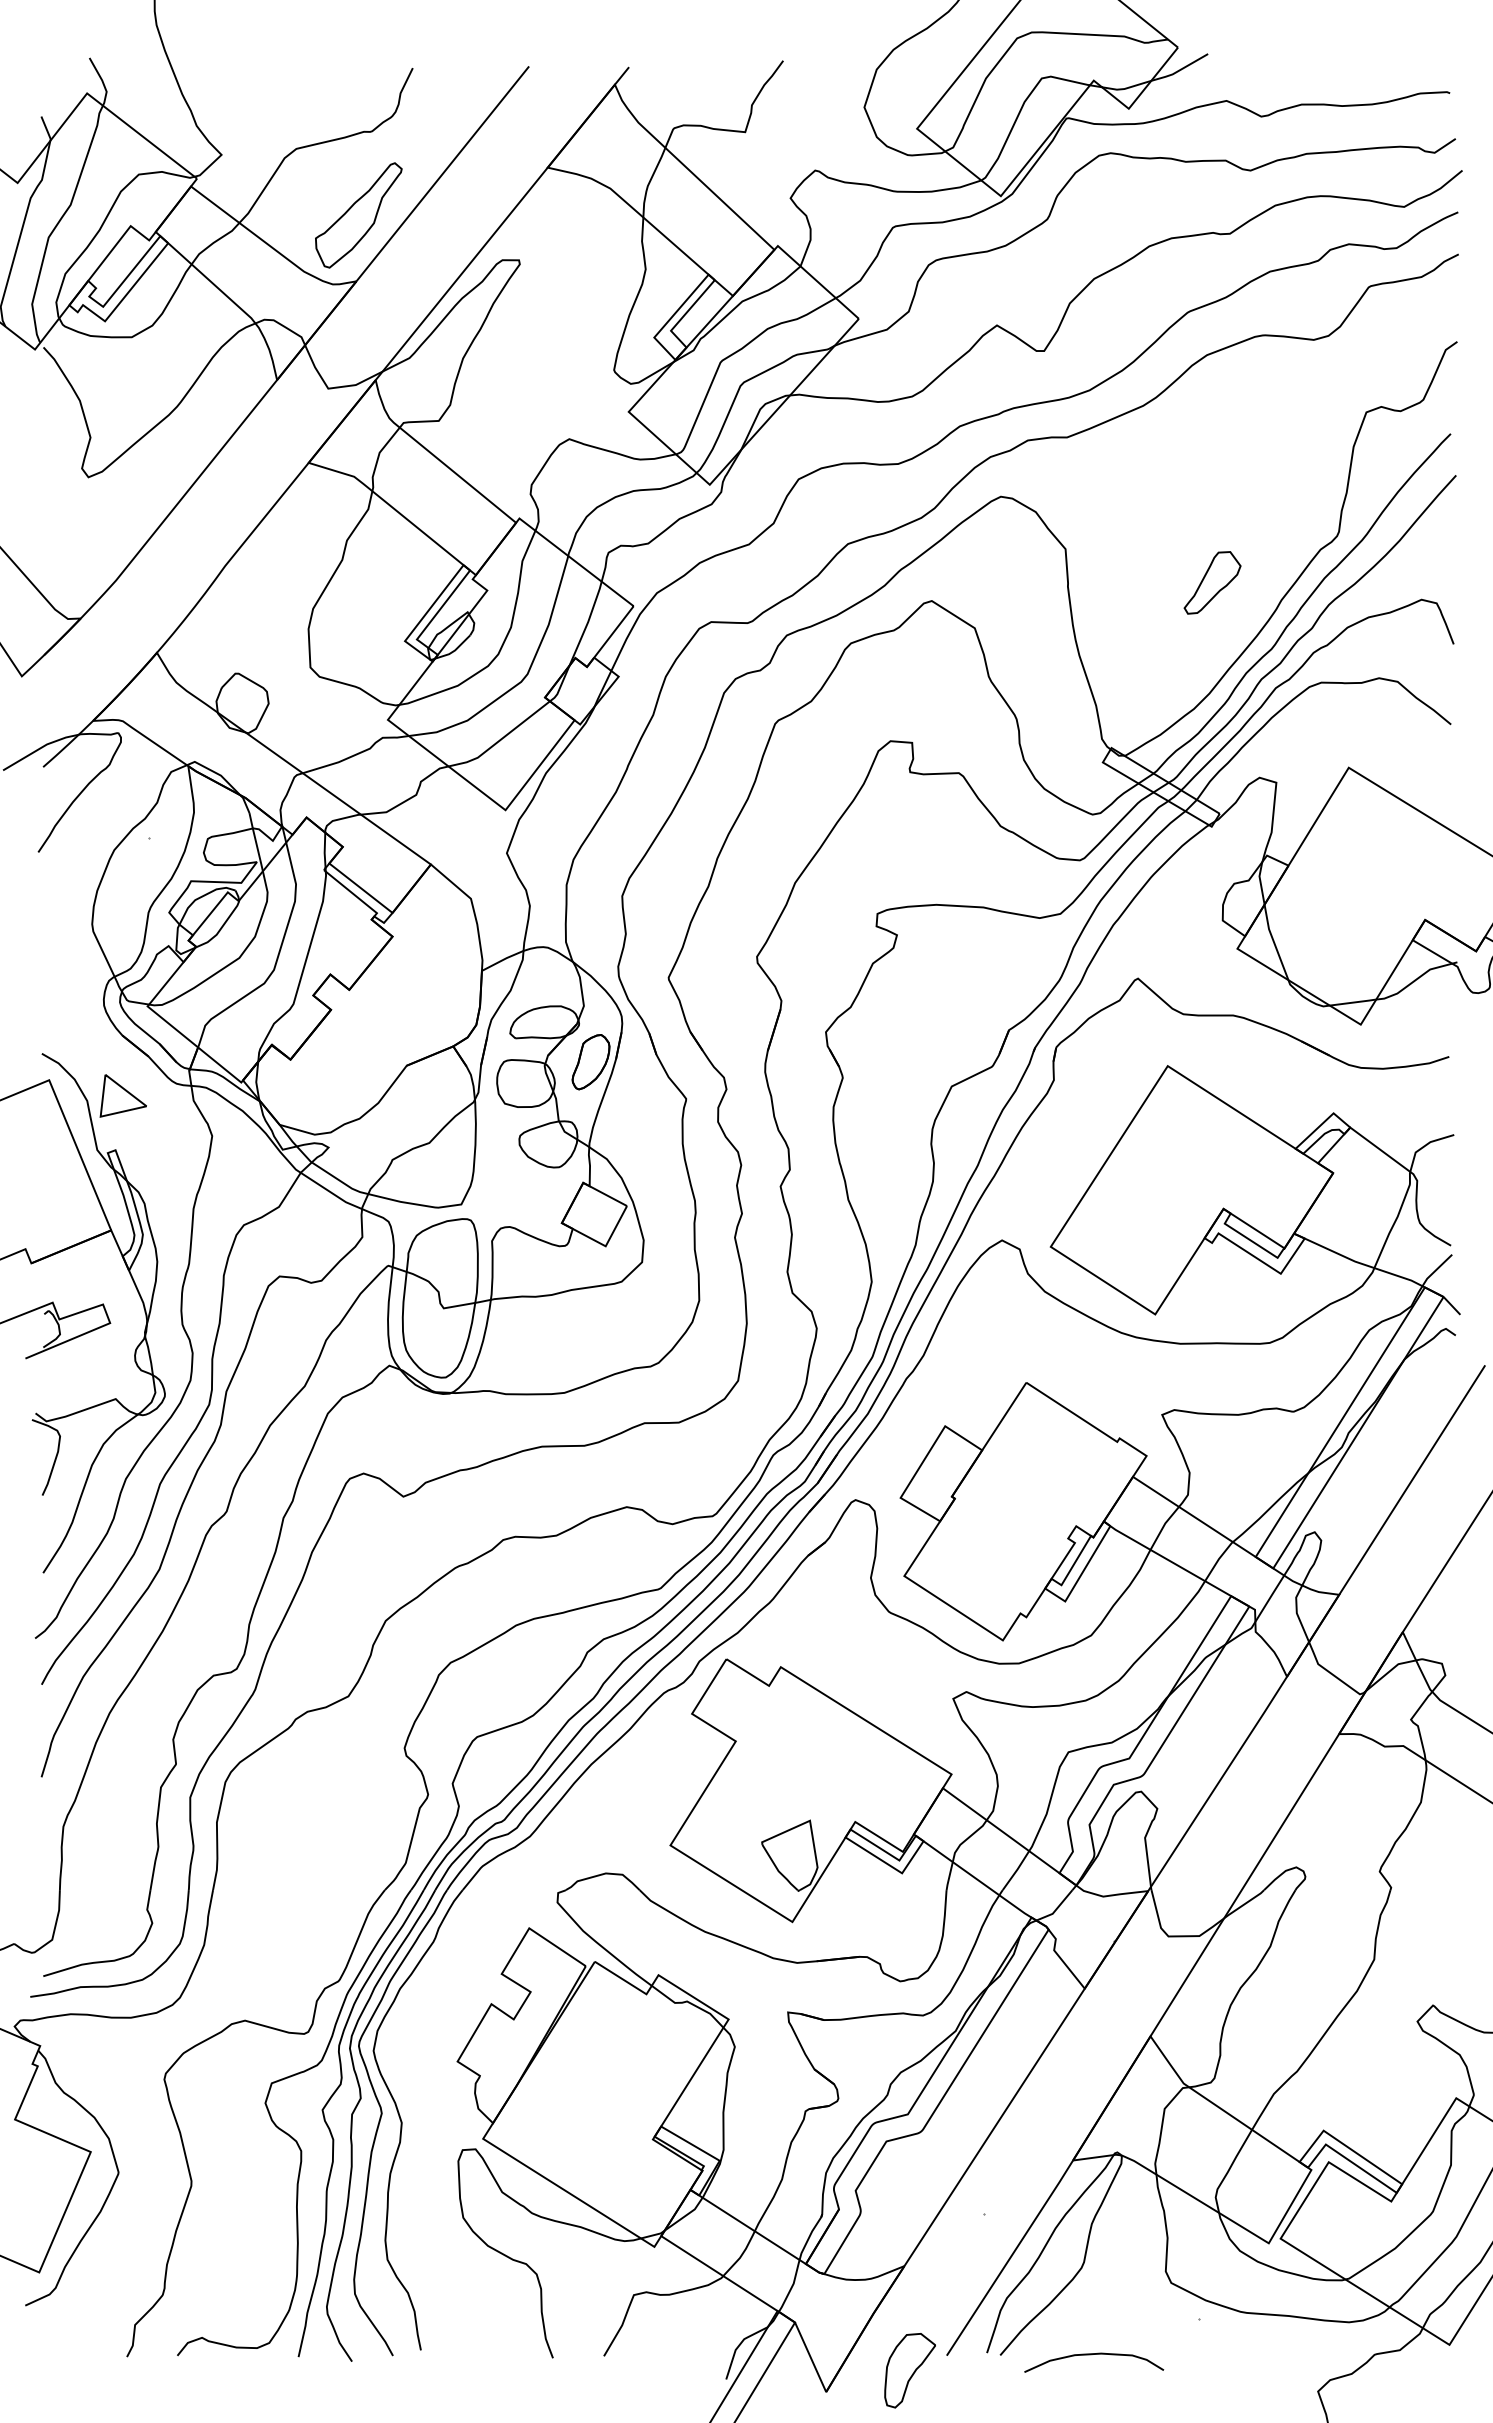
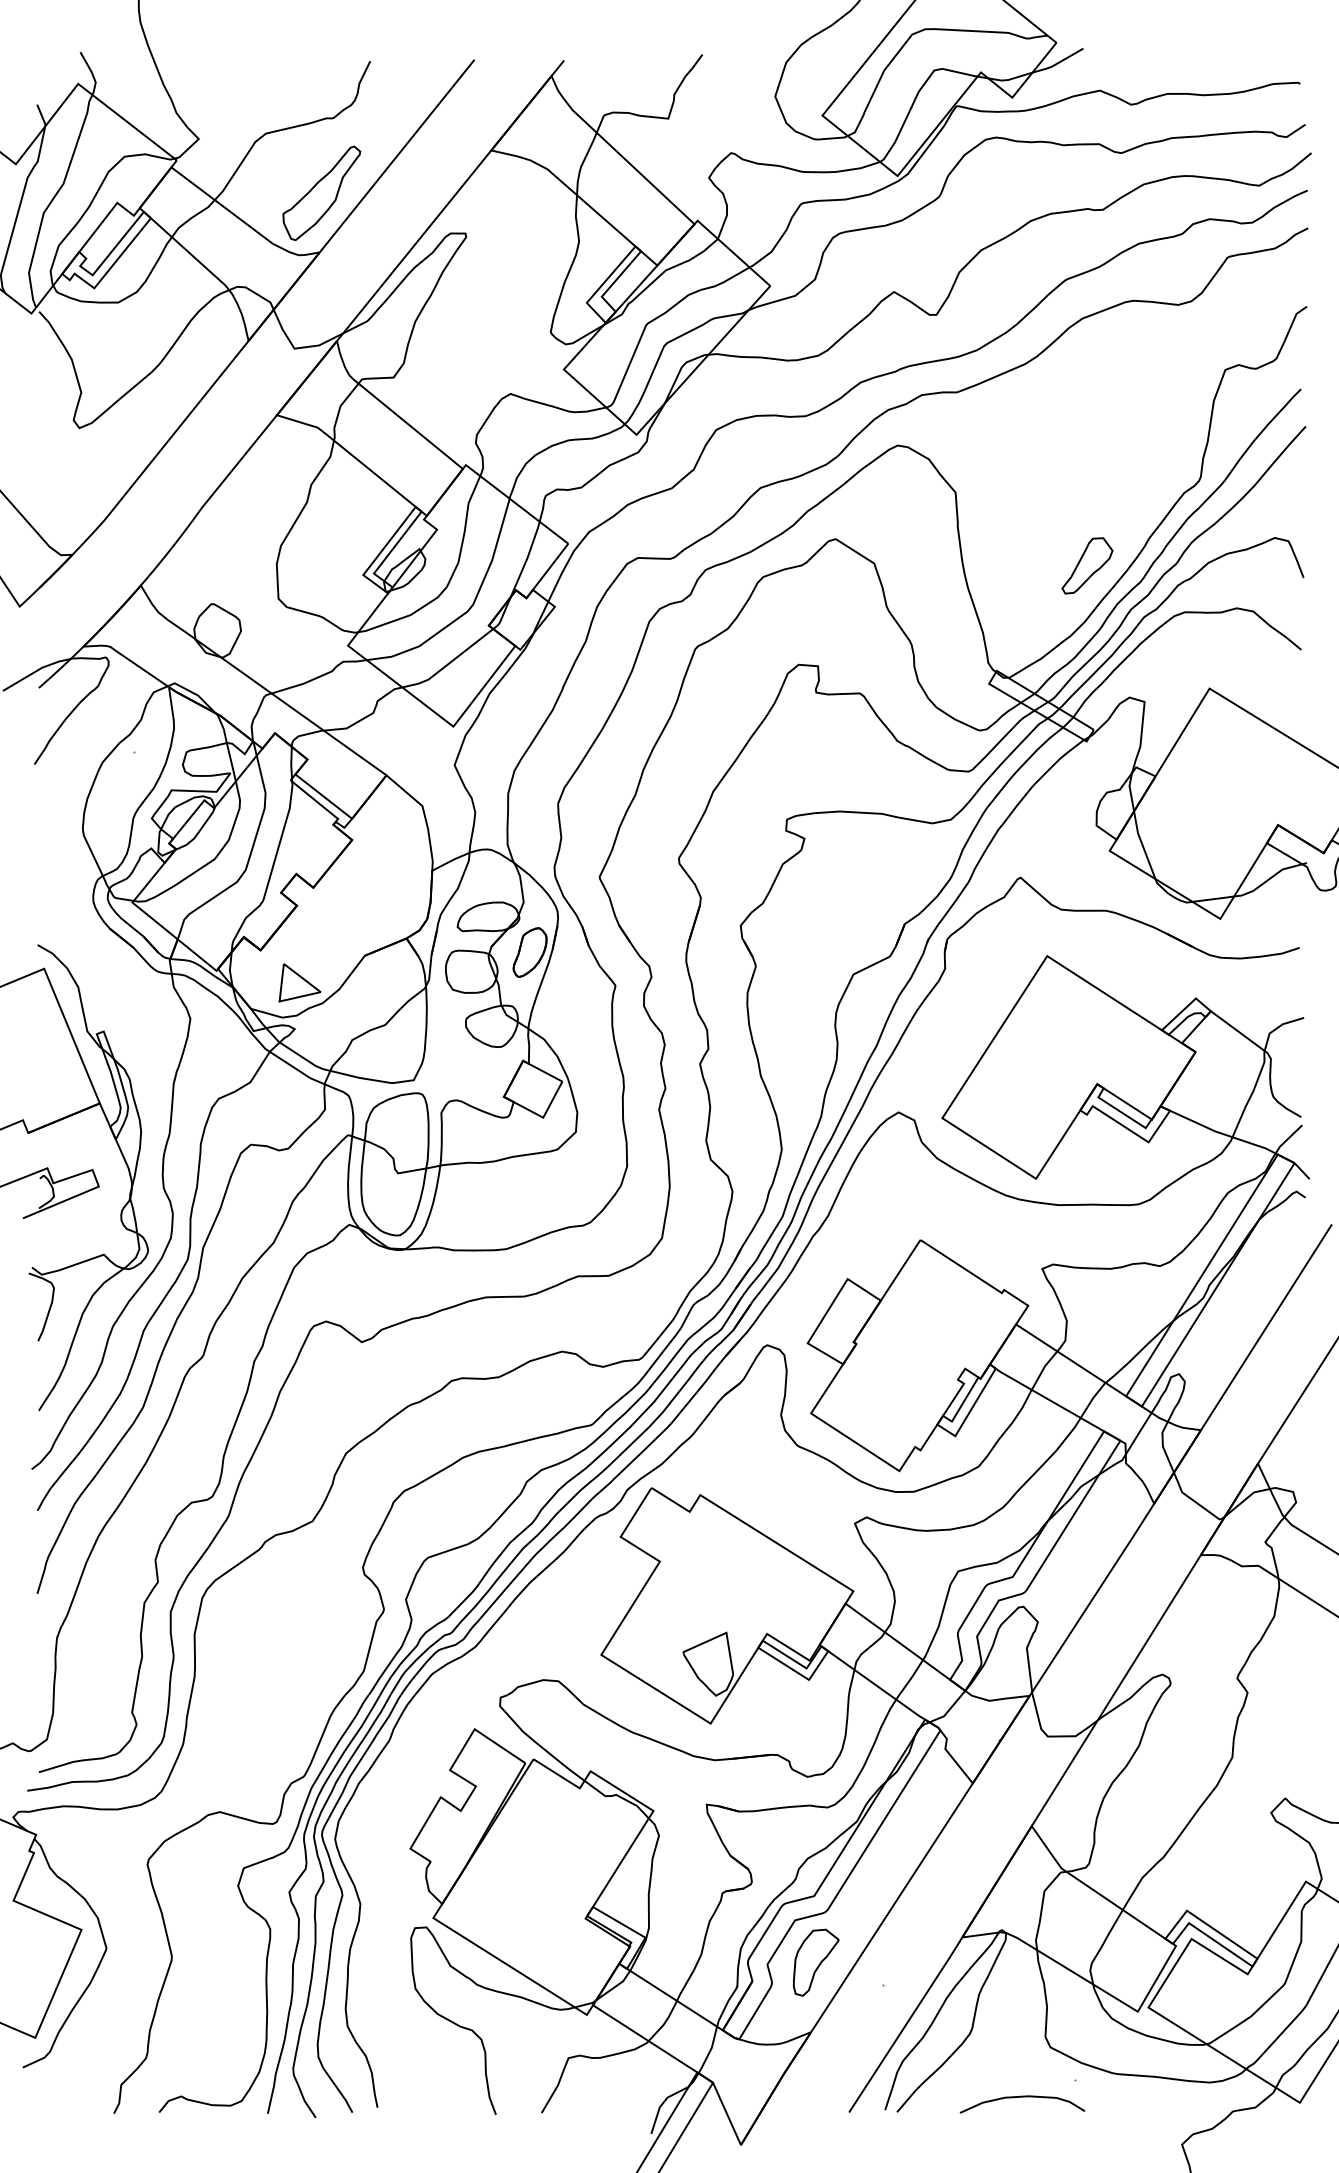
part: (1212, 582) -> (1087, 565), moved
part: (122, 1095) -> (299, 982), moved
curve: (1091, 2355) -> (1020, 2097), moved
part: (909, 2370) -> (815, 1962), moved

